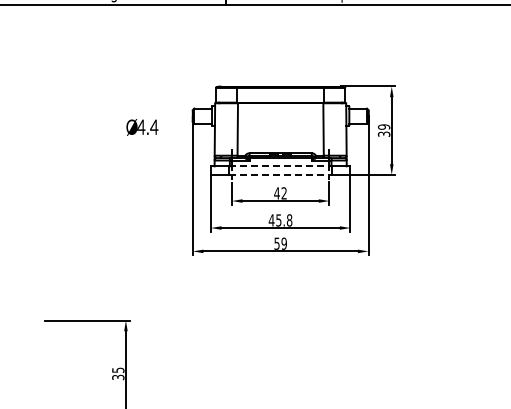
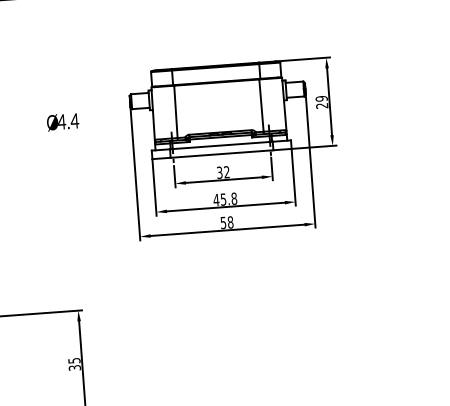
text: (142, 127) -> (63, 122), moved
text: (384, 133) -> (322, 105), 39 -> 29
line: (280, 166) -> (221, 145), dashed -> solid
line: (280, 174) -> (221, 153), dashed -> solid
text: (276, 193) -> (219, 172), 42 -> 32
text: (283, 243) -> (229, 222), 59 -> 58

